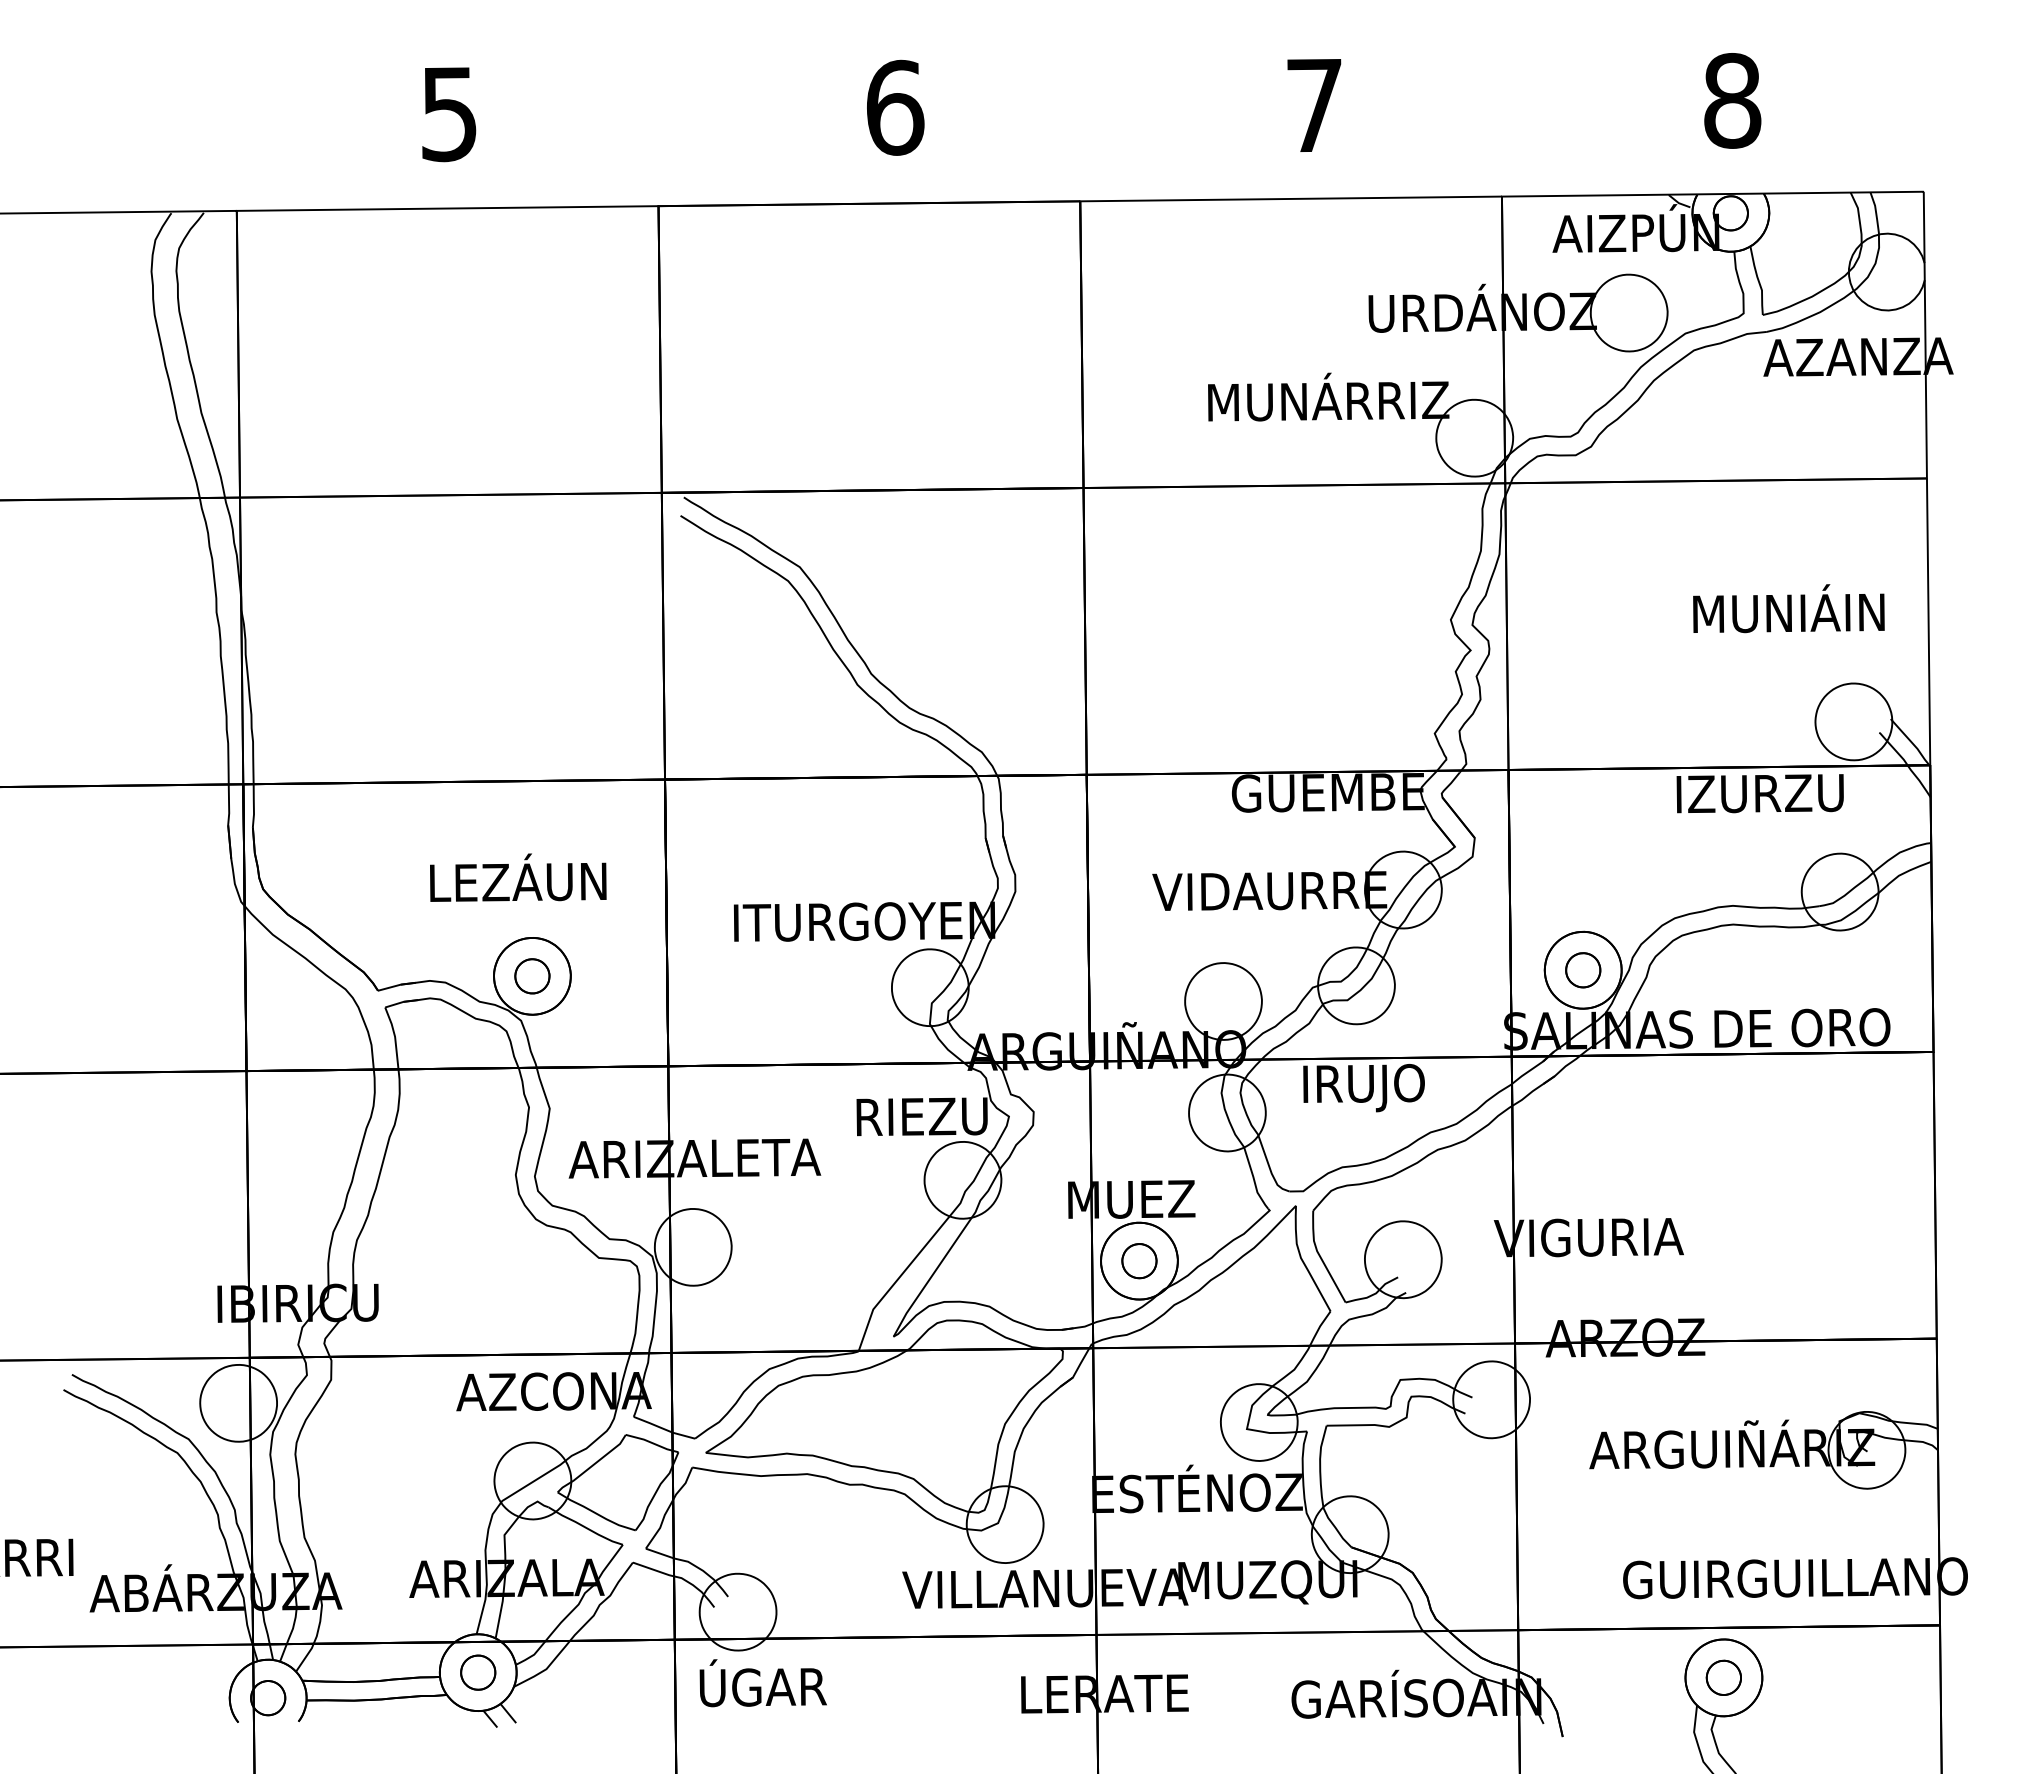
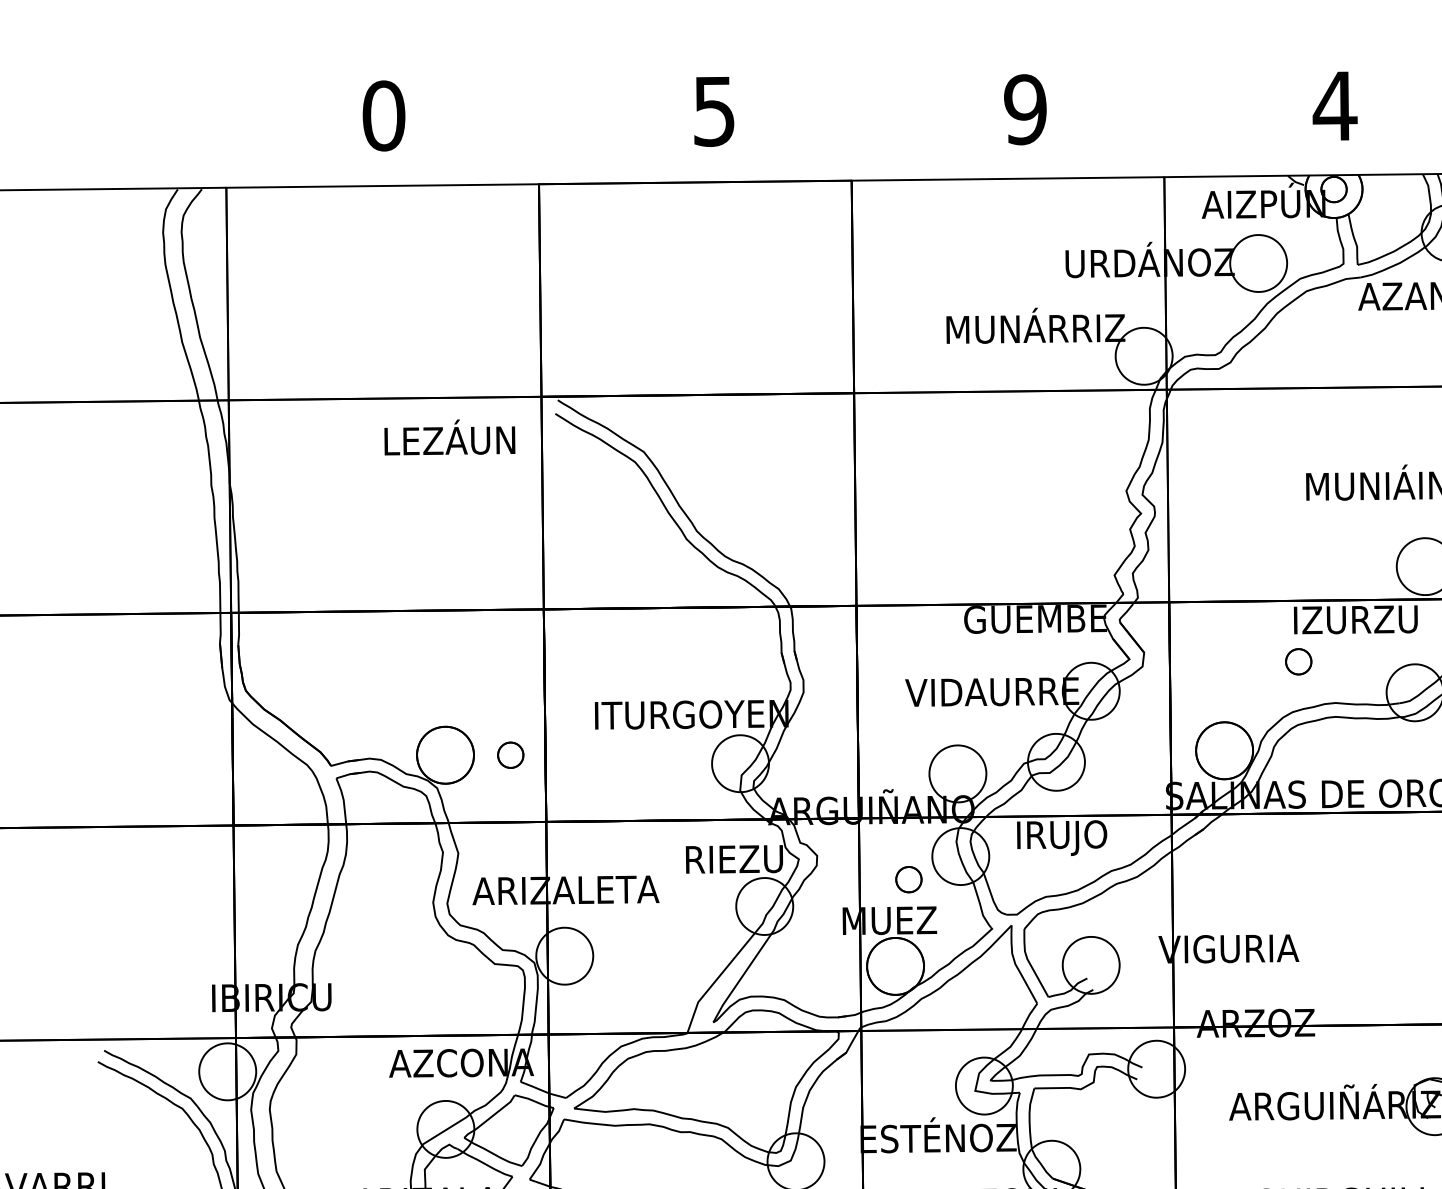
text: (1732, 100) -> (1335, 105), 8 -> 4
text: (1314, 105) -> (1025, 109), 7 -> 9
text: (895, 107) -> (714, 111), 6 -> 5
text: (449, 114) -> (384, 116), 5 -> 0
text: (518, 877) -> (450, 437), moved
part: (1583, 970) -> (1298, 661), moved
part: (532, 976) -> (510, 755), moved
part: (1139, 1261) -> (908, 879), moved

